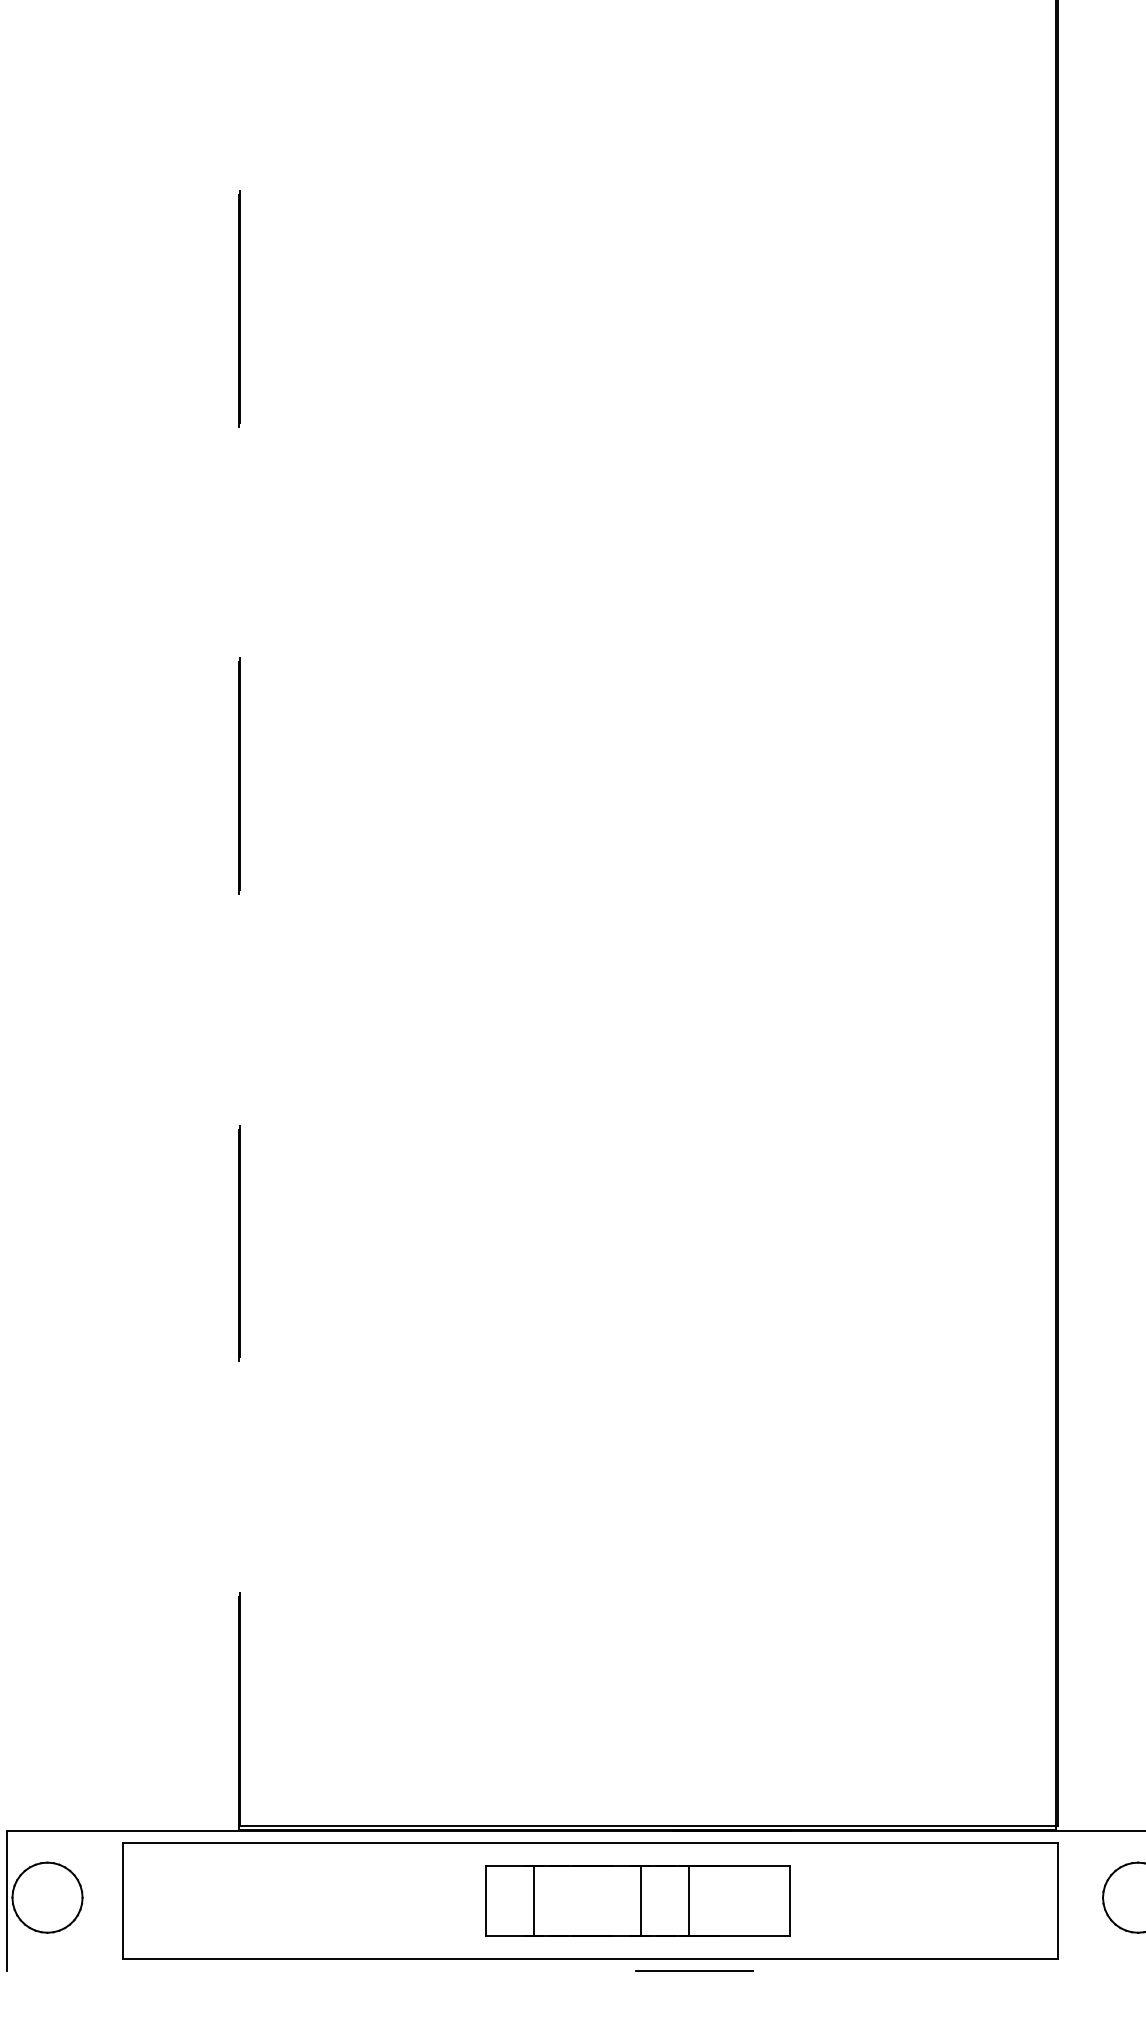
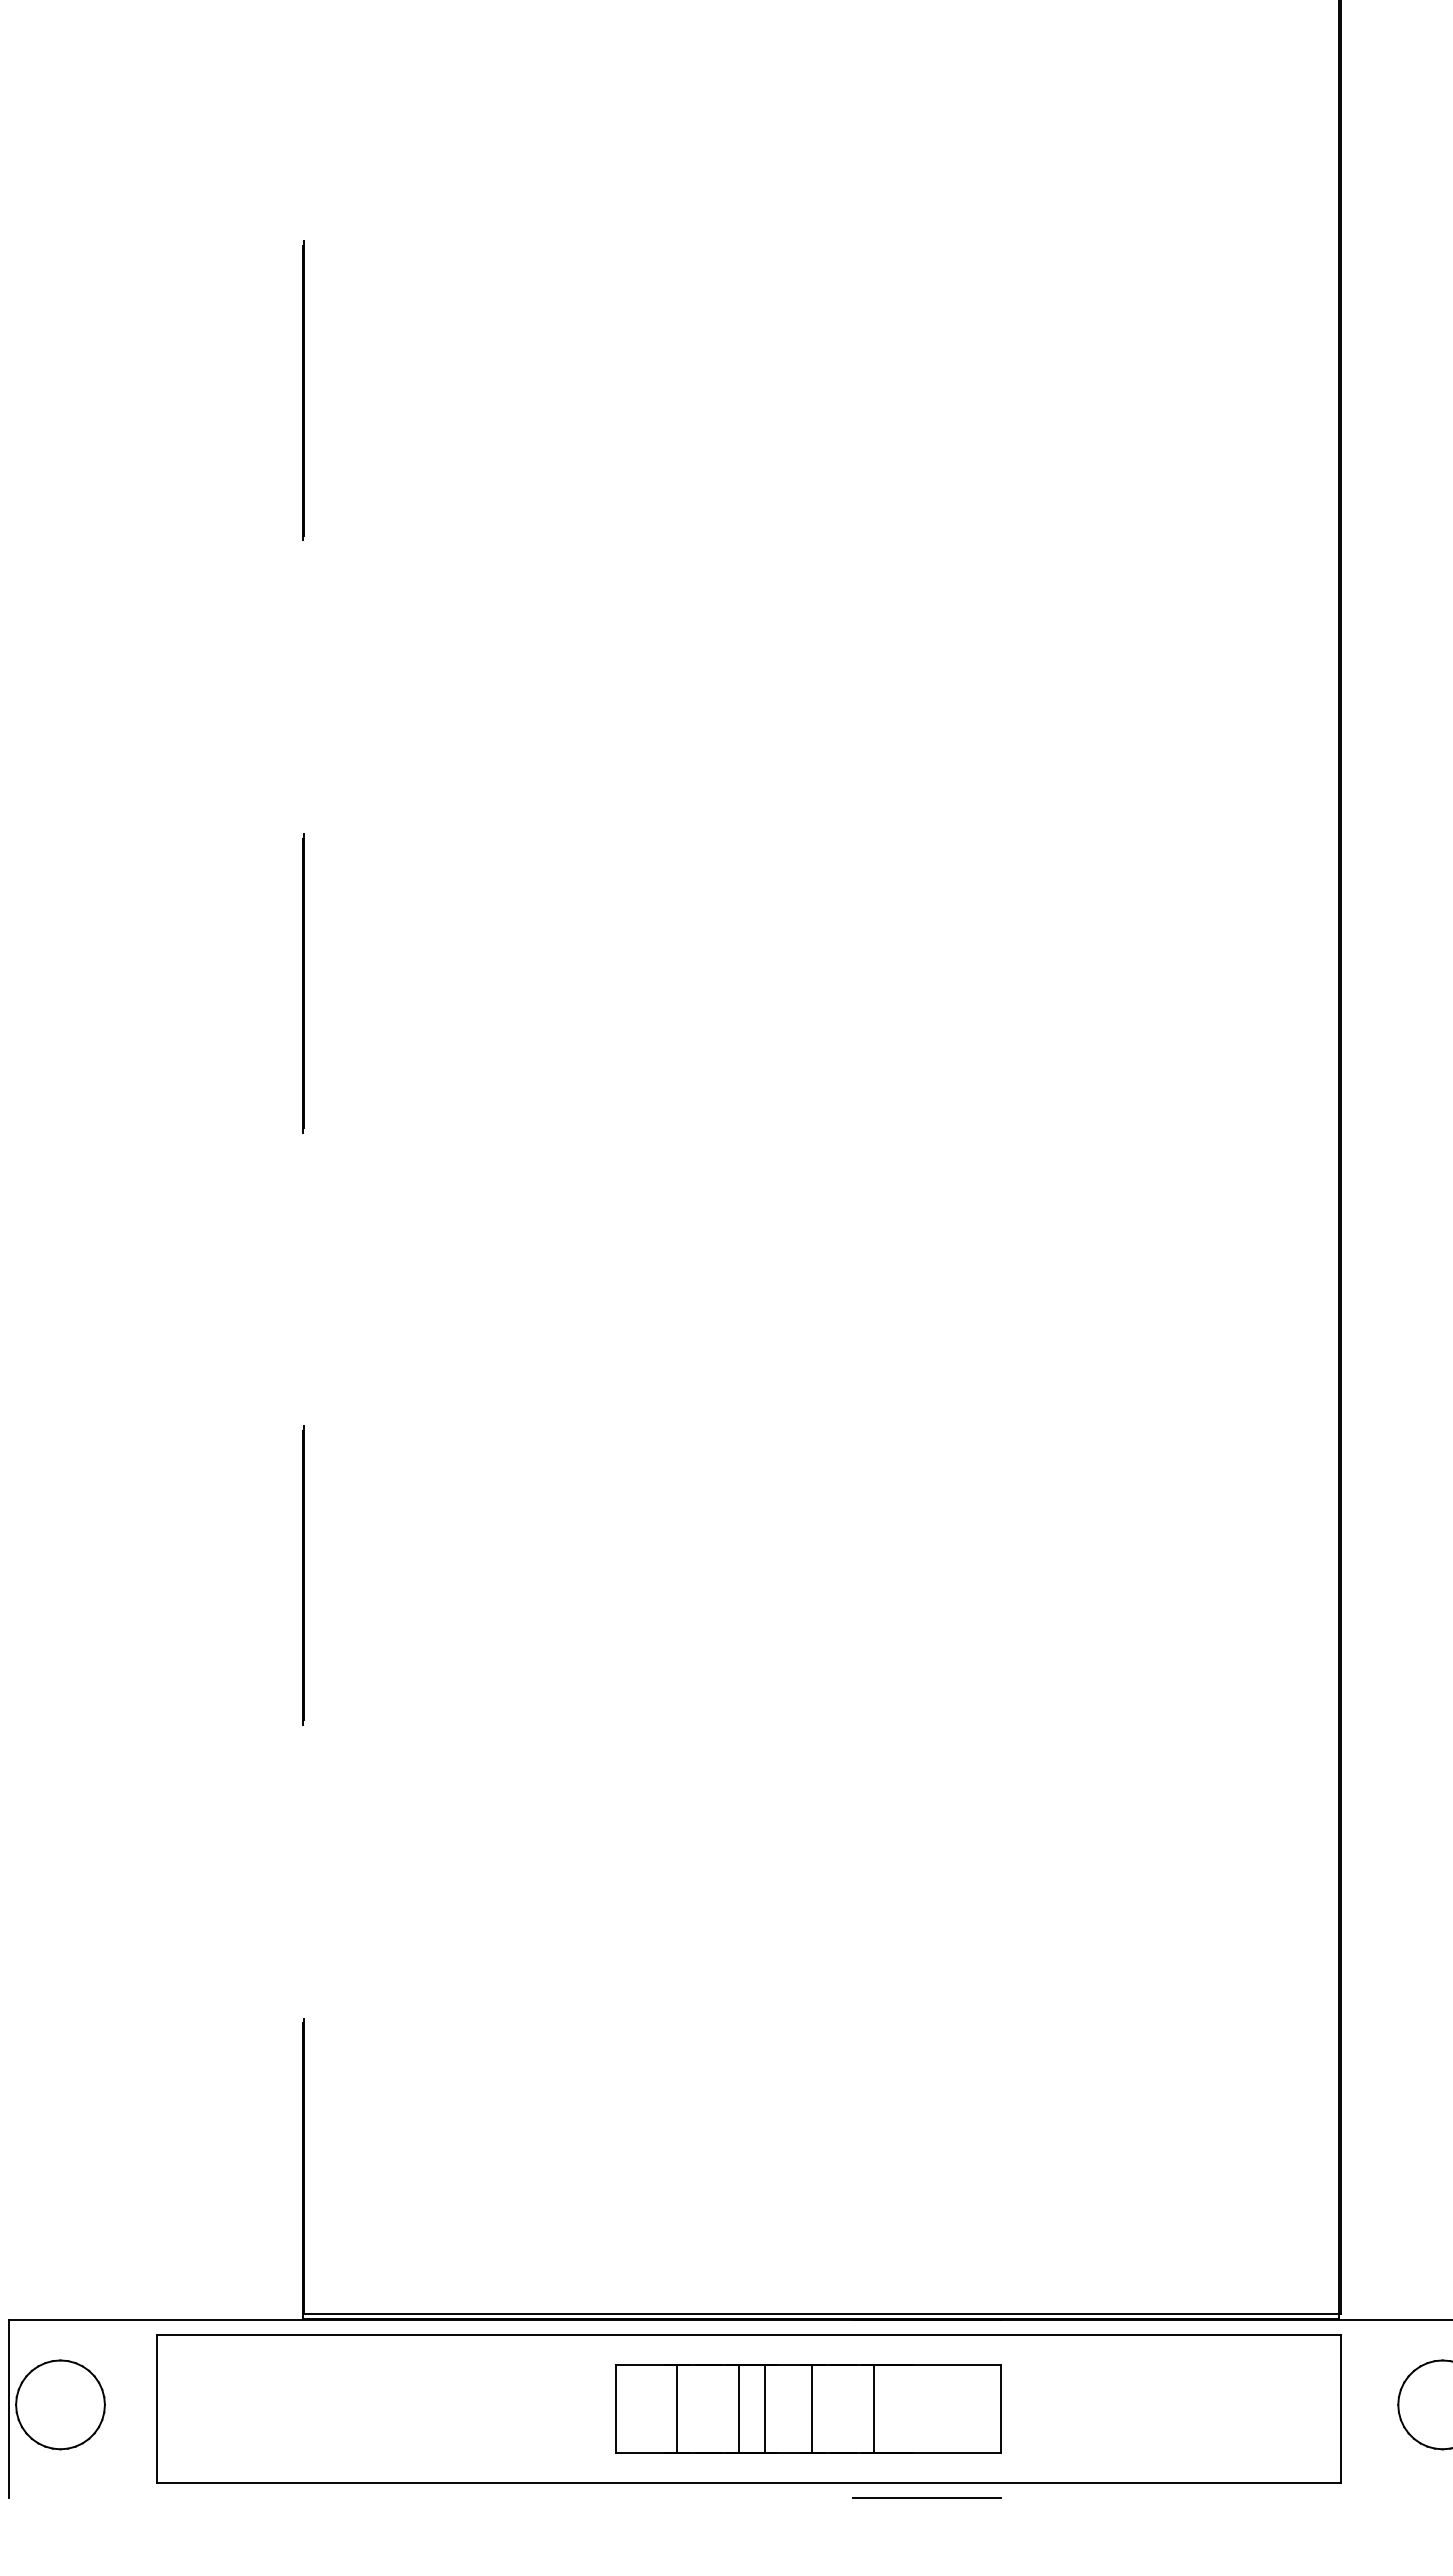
line: (582, 1900) -> (738, 2408), added
line: (602, 1900) -> (764, 2408), added
line: (693, 1970) -> (926, 2497), moved

